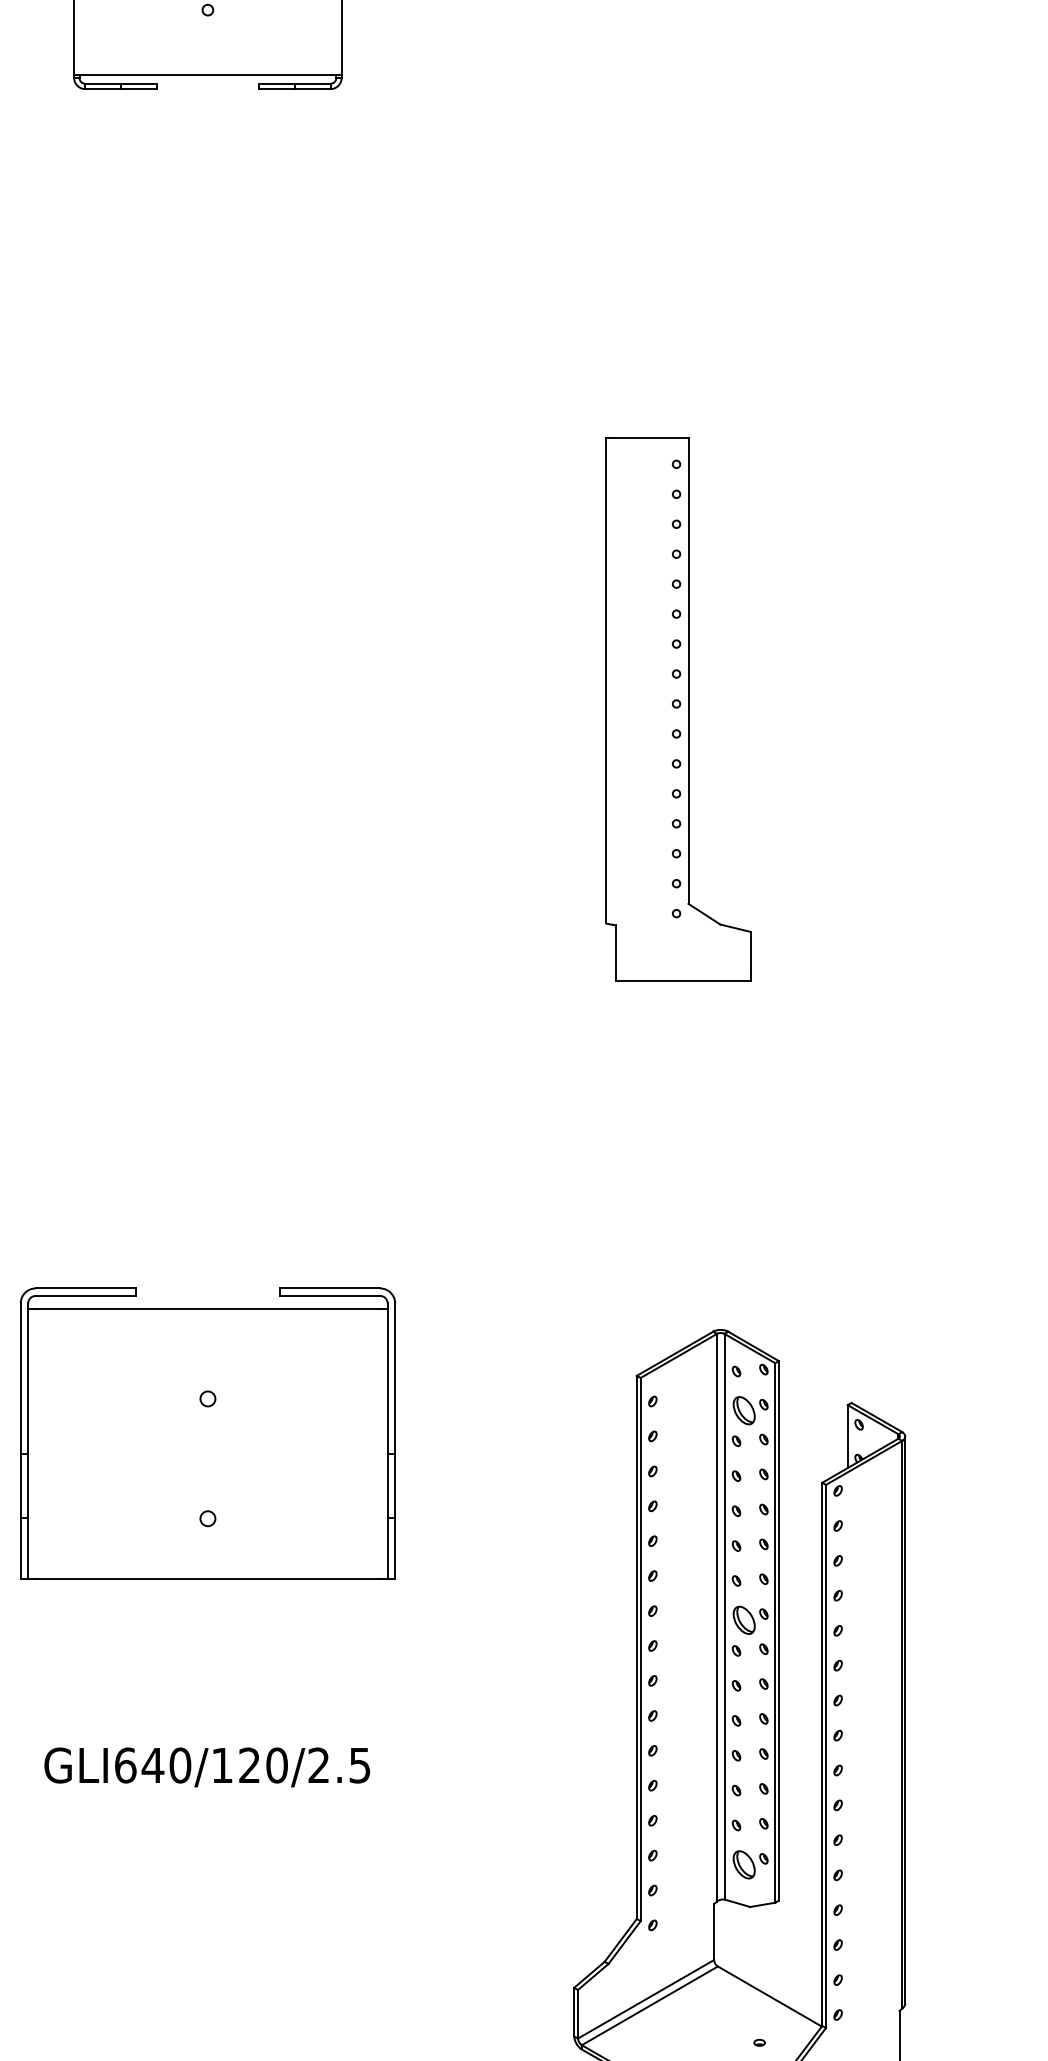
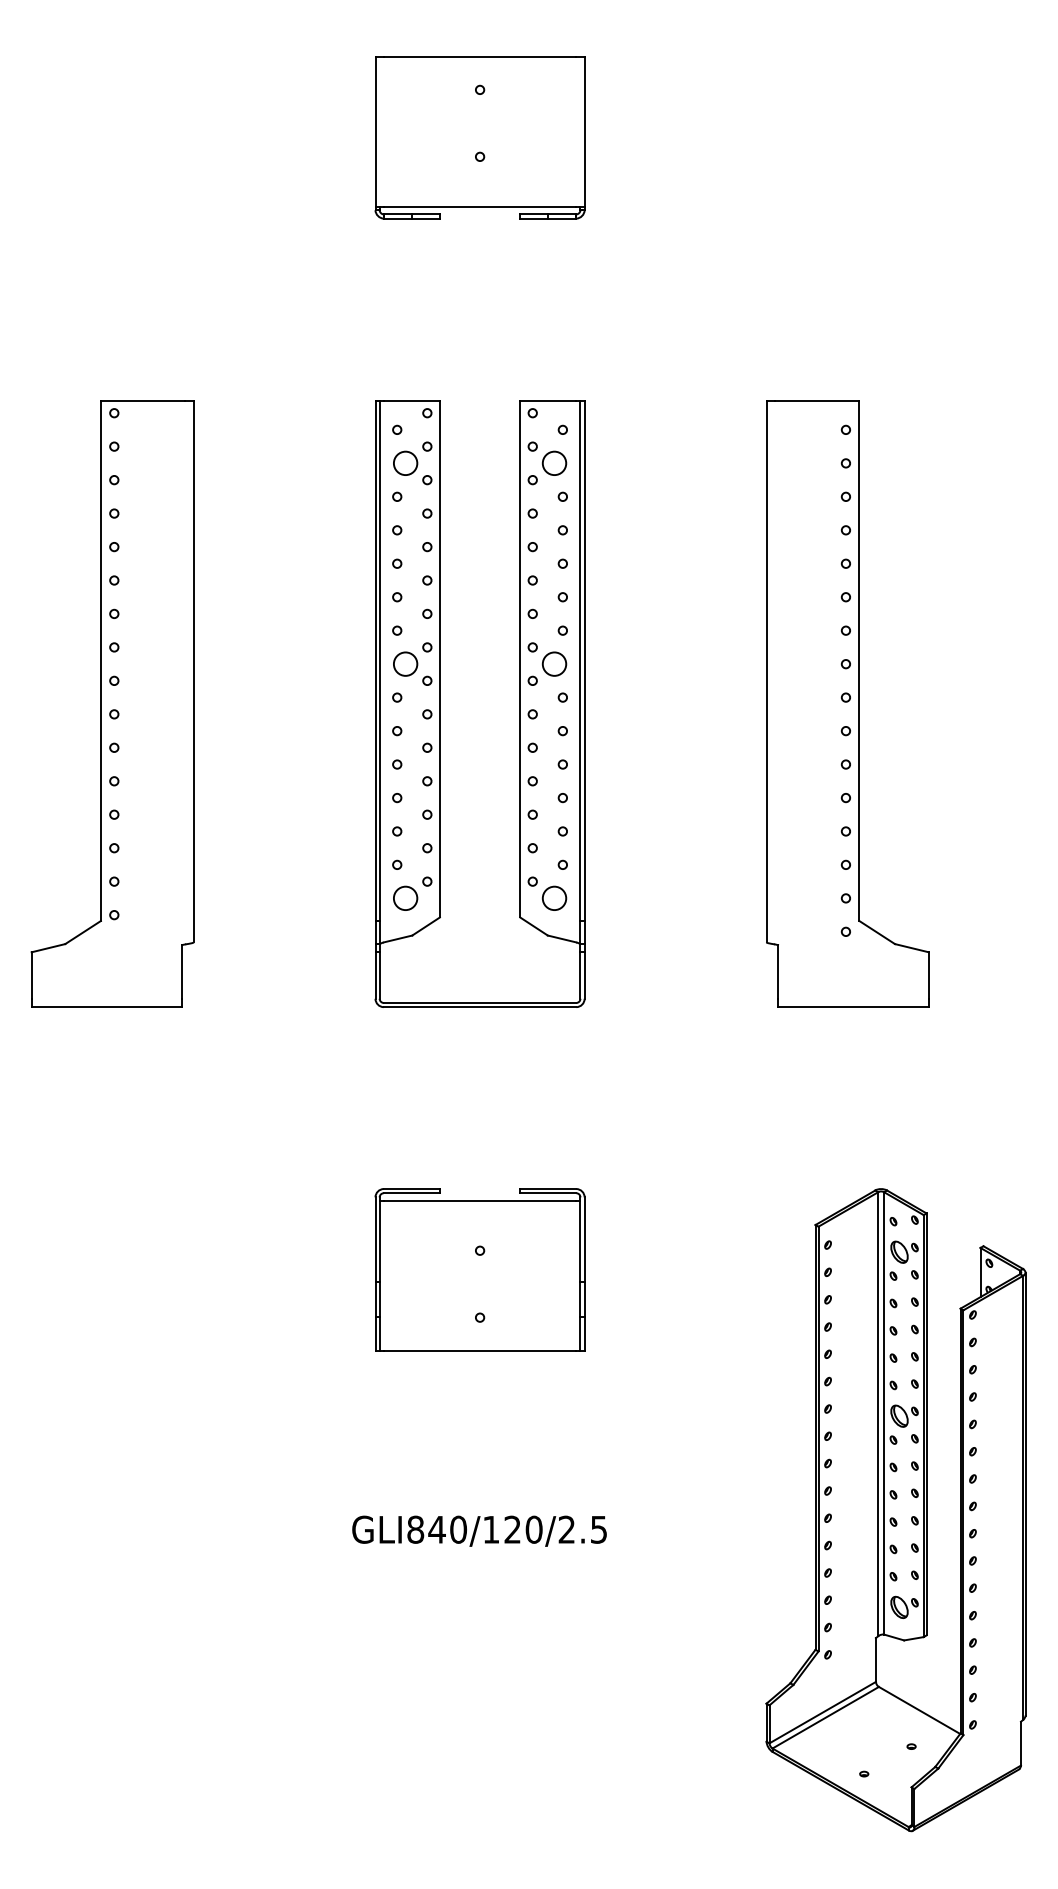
part: (157, 709) -> (440, 703), added
part: (677, 709) -> (847, 703), size x1.43
part: (207, 1432) -> (479, 1269), size x0.71
text: (125, 1765) -> (415, 1529), GLI640/120/2.5 -> GLI840/120/2.5

